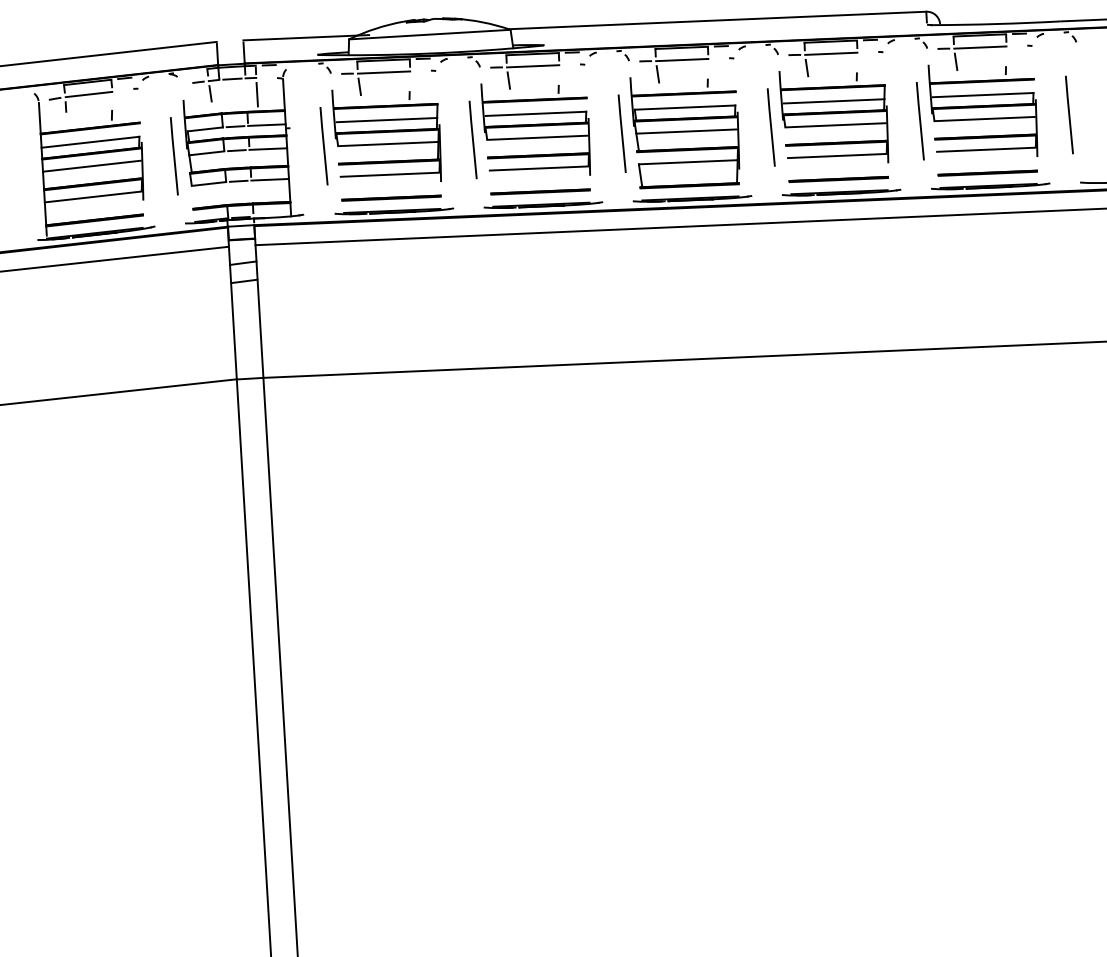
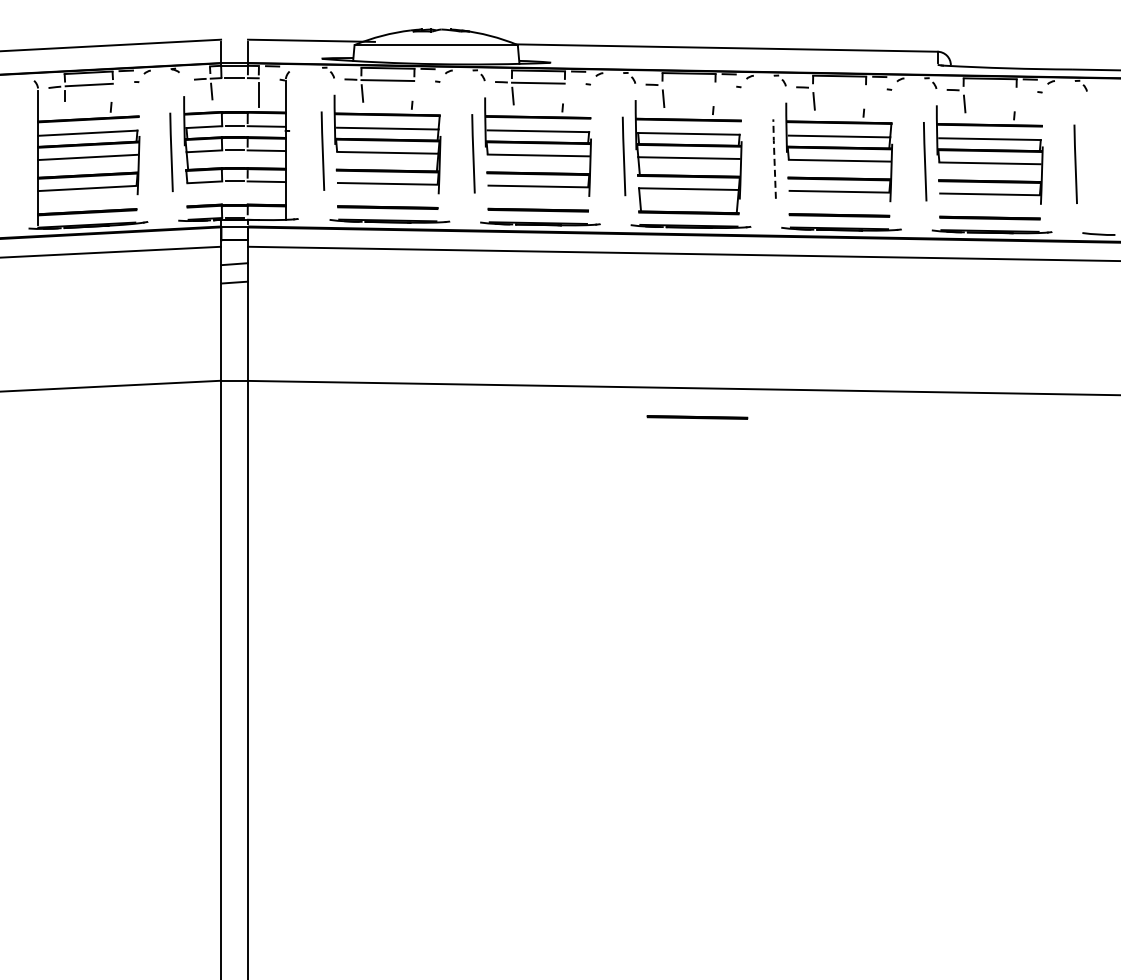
line: (979, 47) -> (989, 90), removed
line: (831, 52) -> (839, 87), removed
line: (681, 59) -> (688, 85), removed
line: (771, 126) -> (774, 158), solid -> dashed
line: (710, 387) -> (697, 417), added

